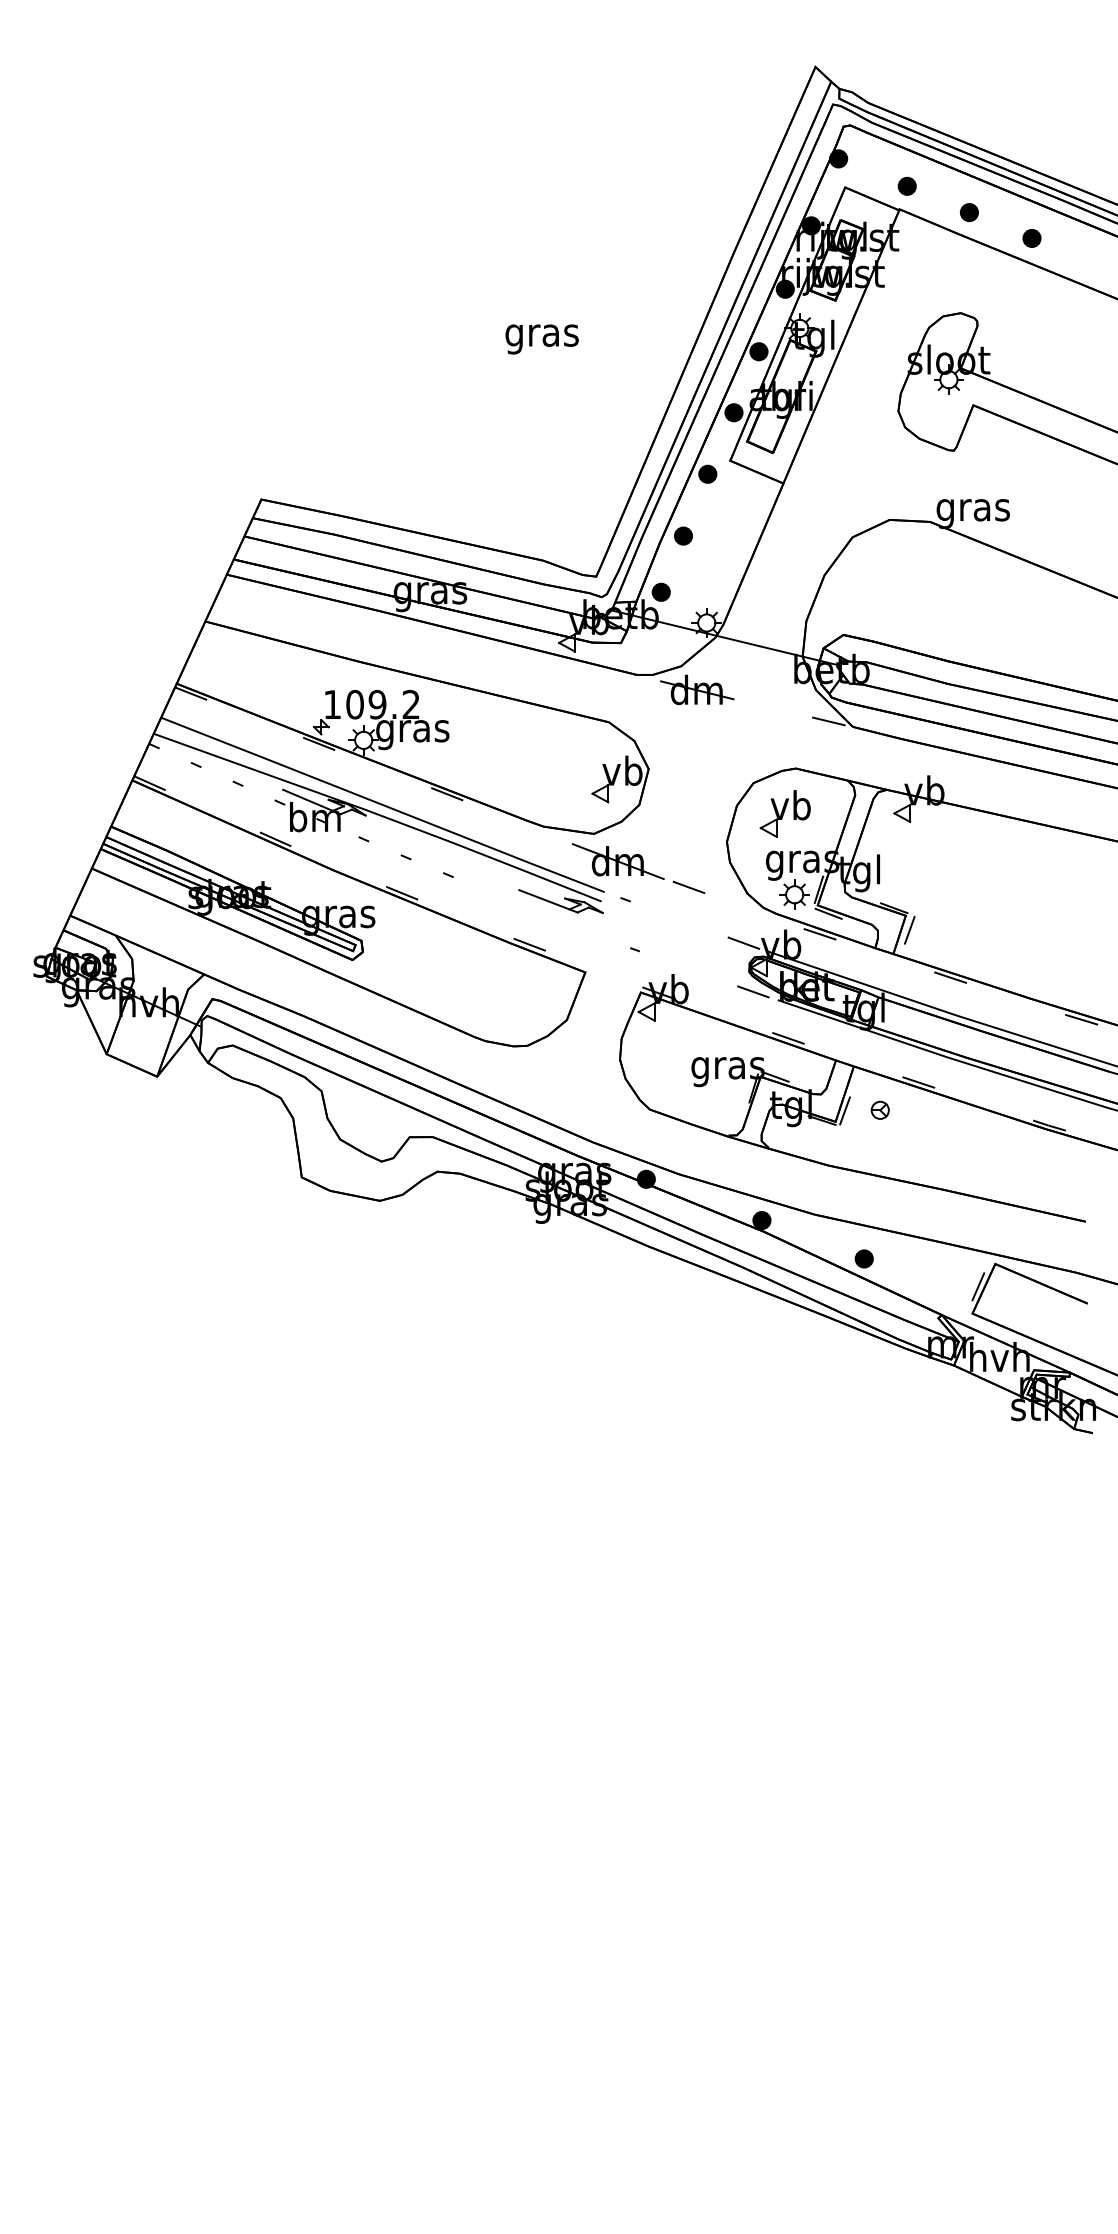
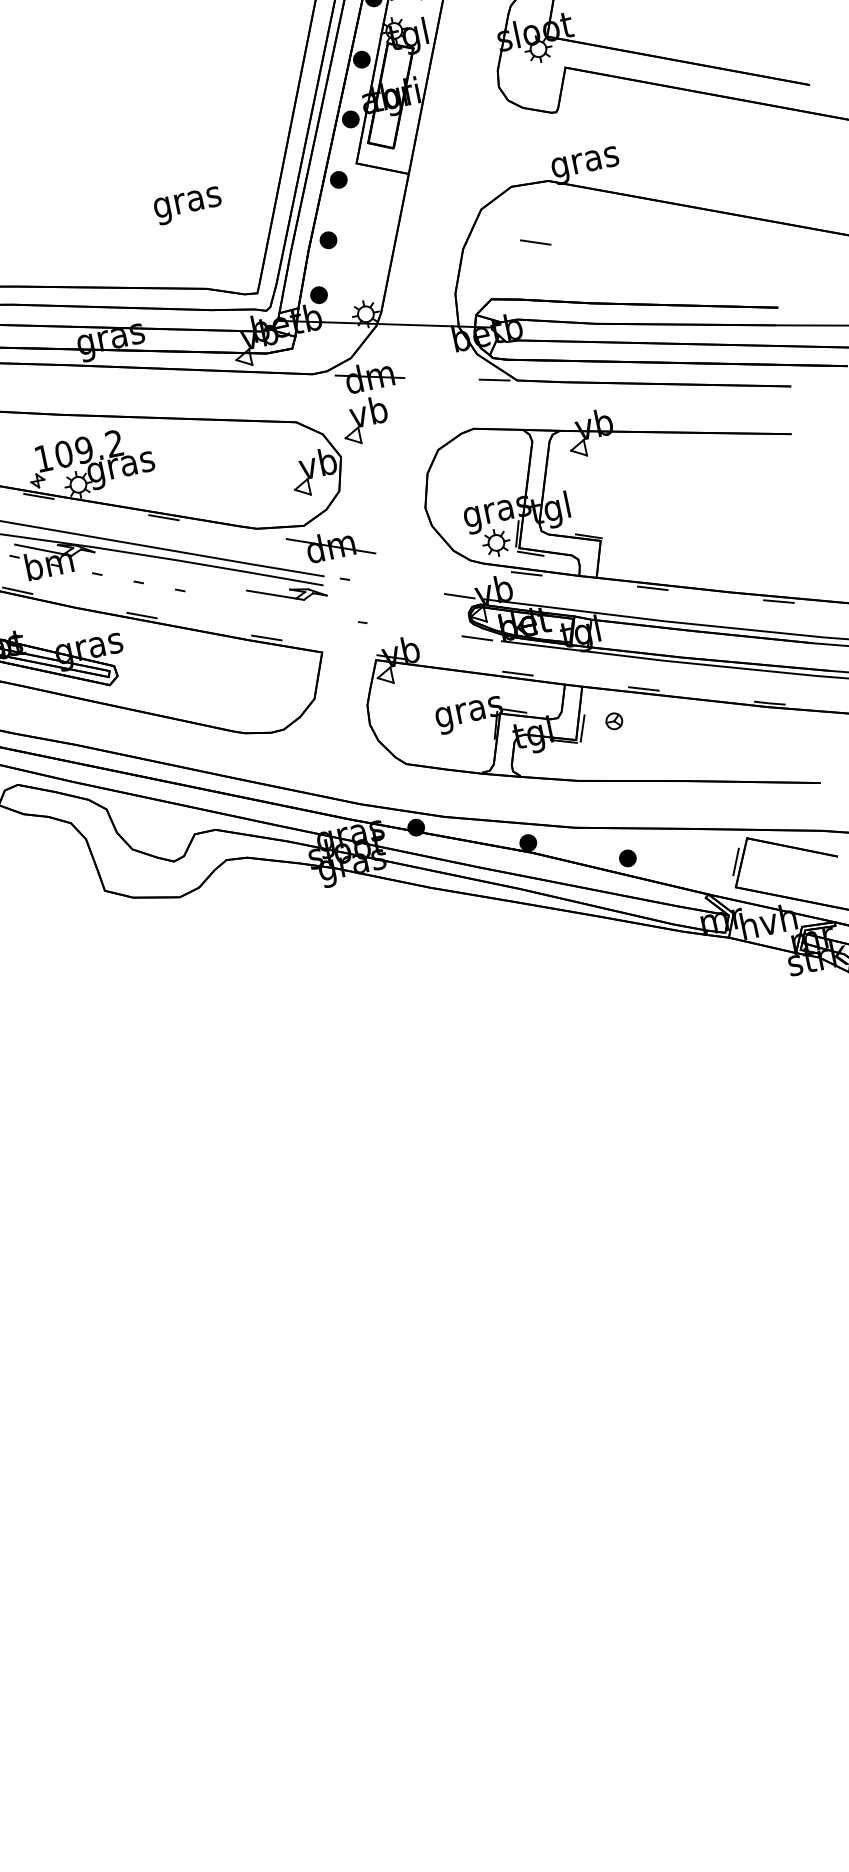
text: (541, 339) -> (187, 206), moved
part: (784, 813) -> (364, 420), moved
line: (688, 887) -> (535, 242), moved
line: (909, 930) -> (606, 553), removed

